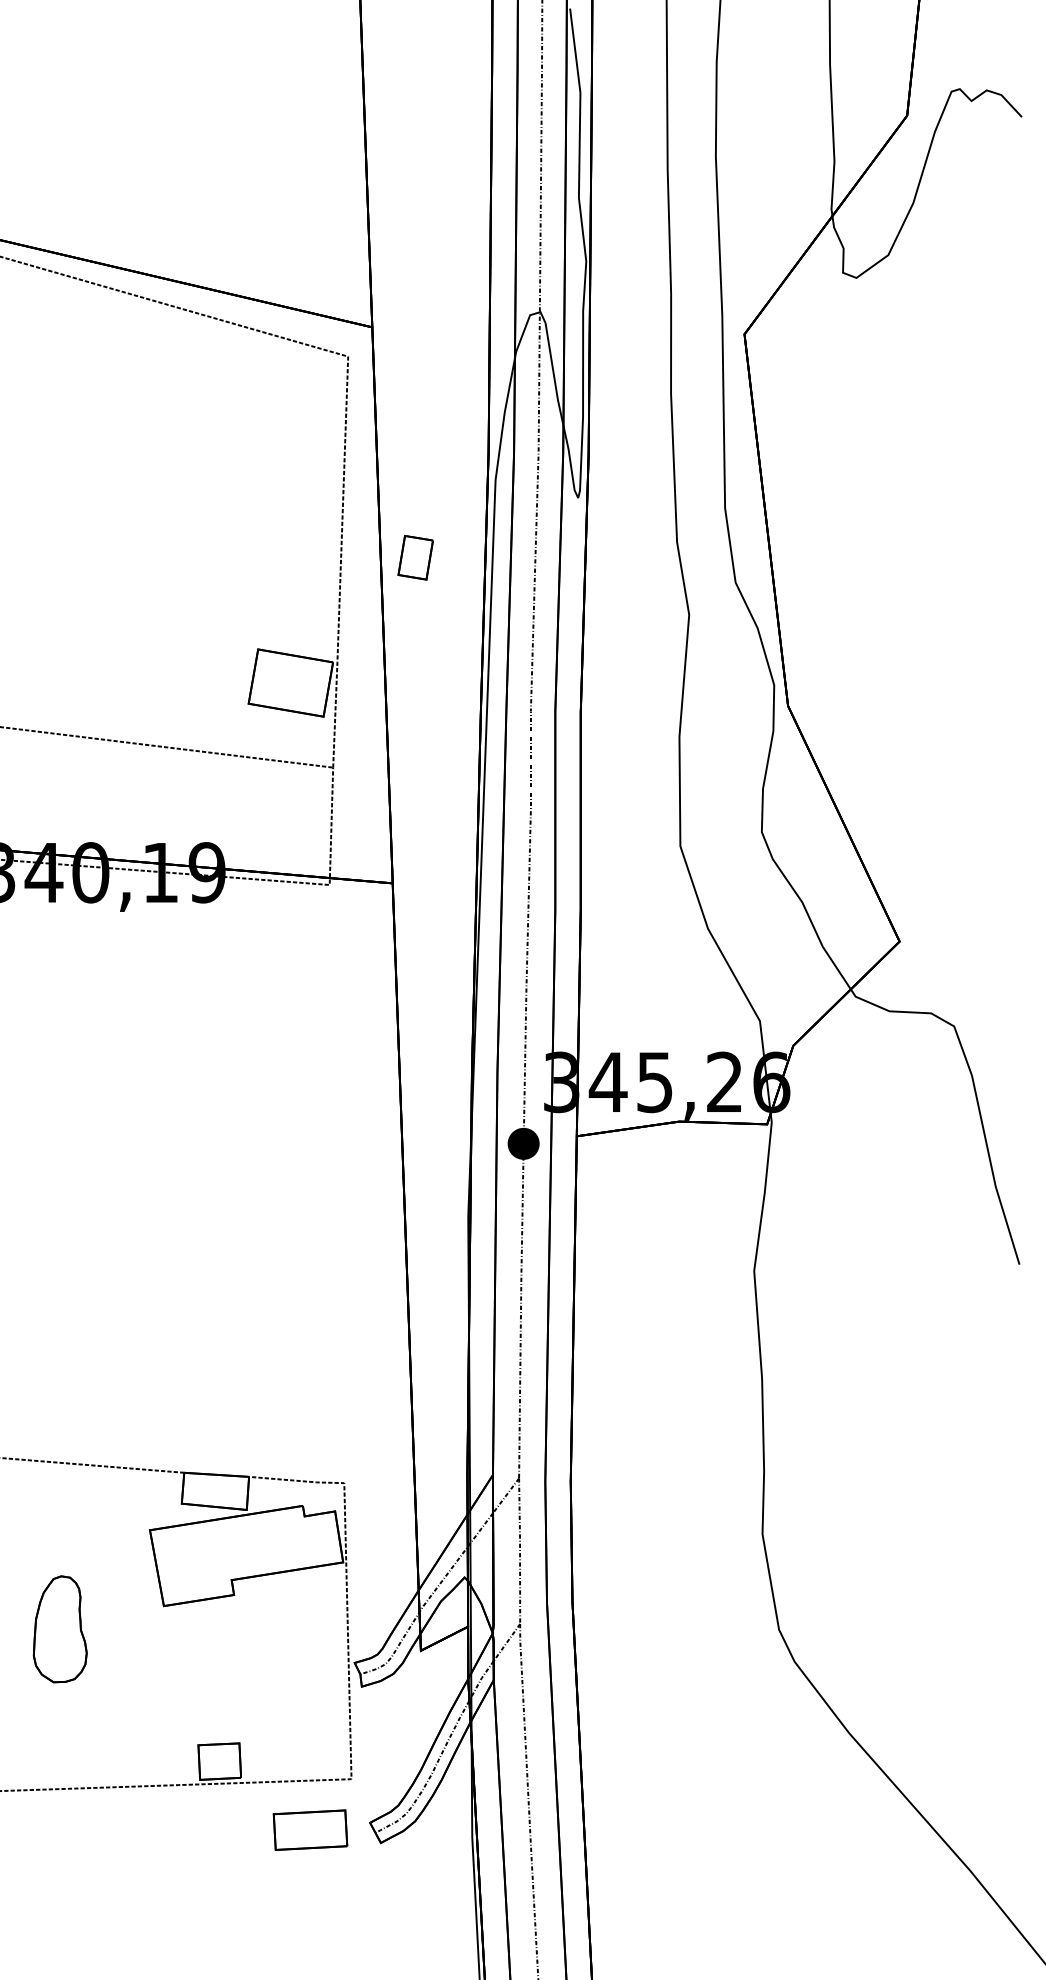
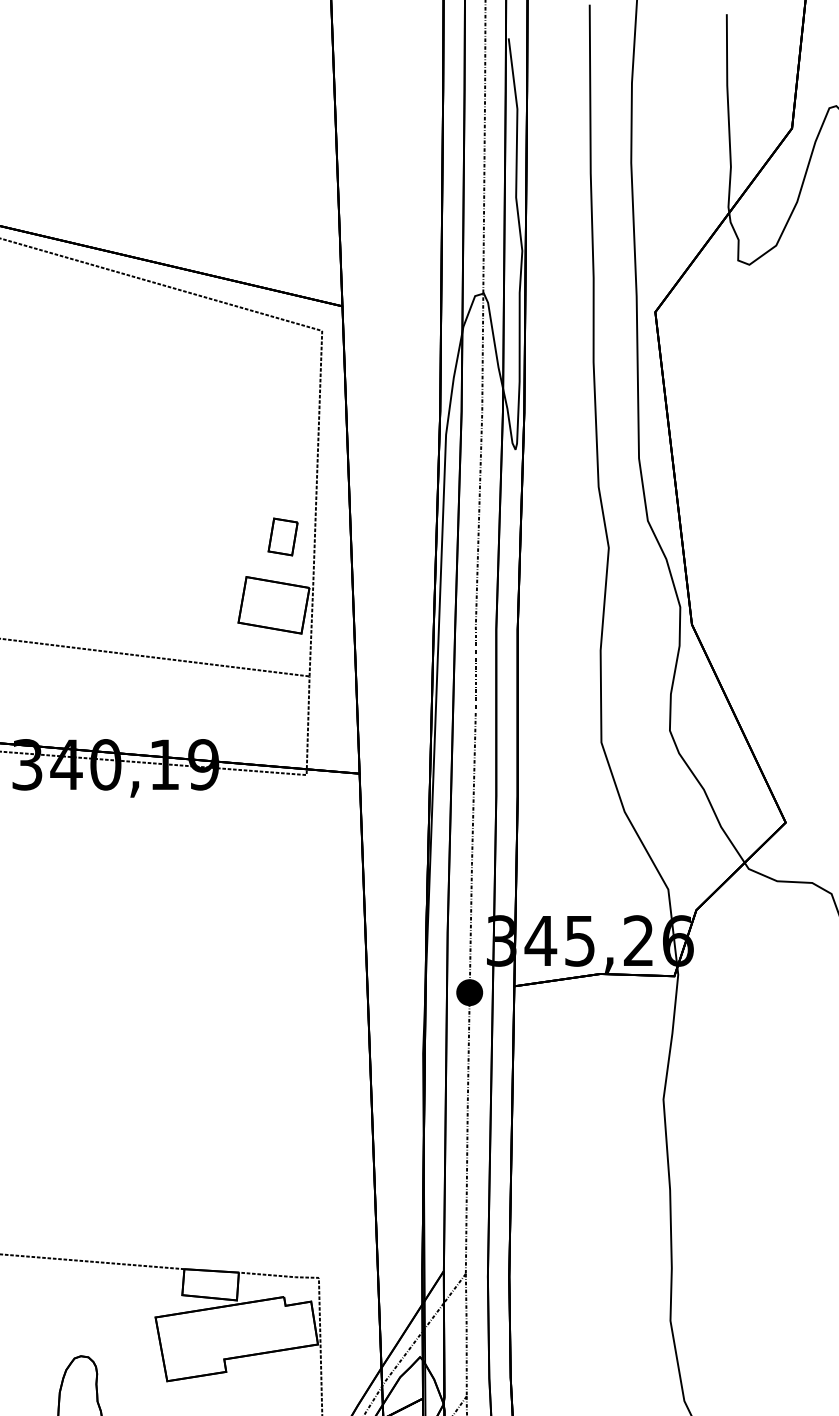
part: (415, 557) -> (282, 536), moved

